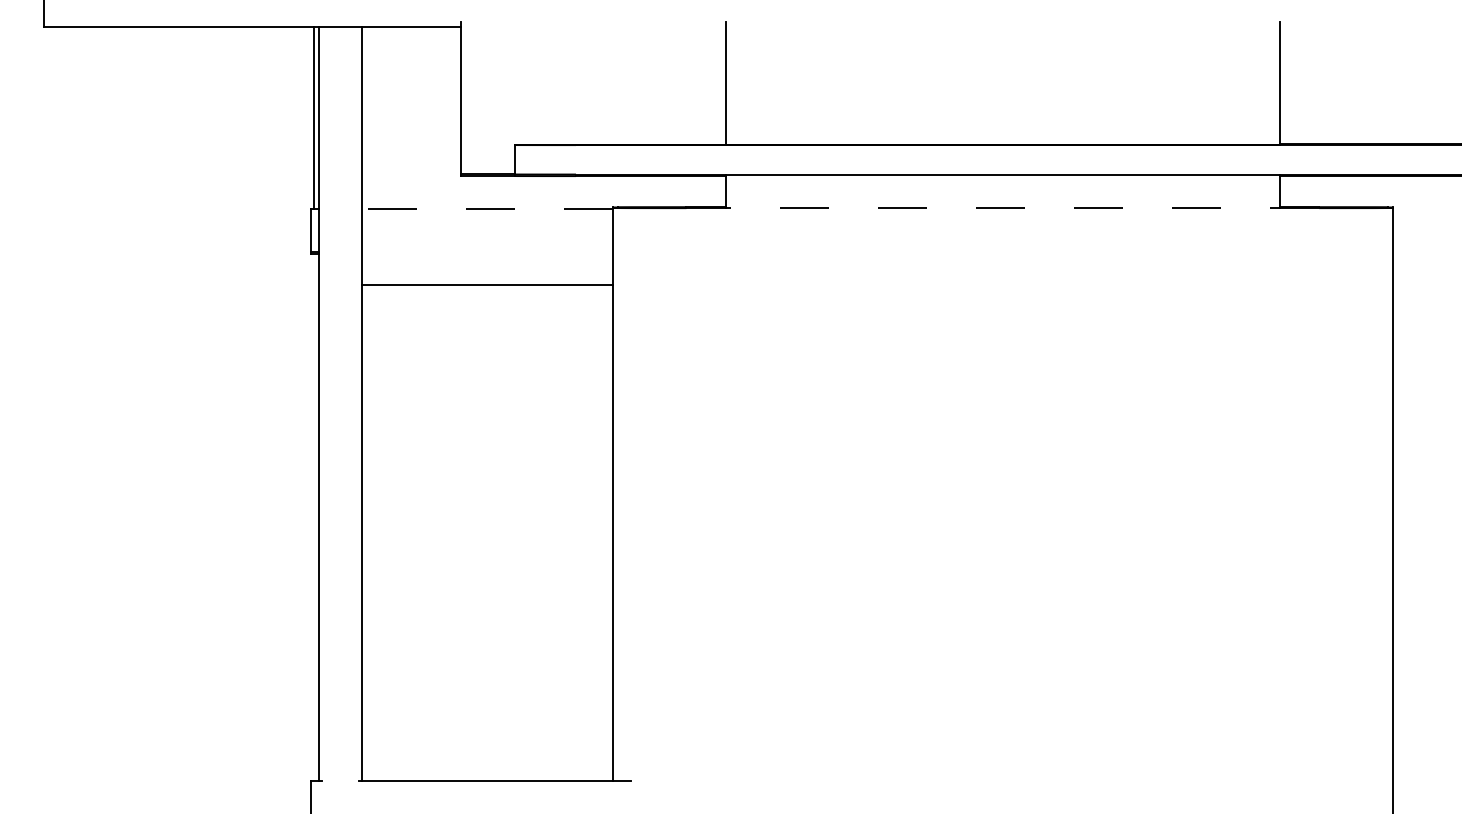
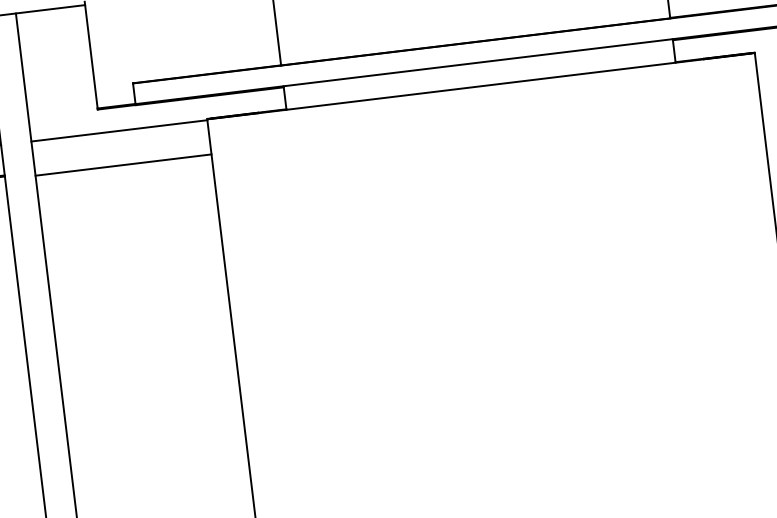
line: (1002, 208) -> (480, 86), dashed -> solid
line: (487, 209) -> (119, 131), dashed -> solid
line: (487, 285) -> (123, 165), moved

